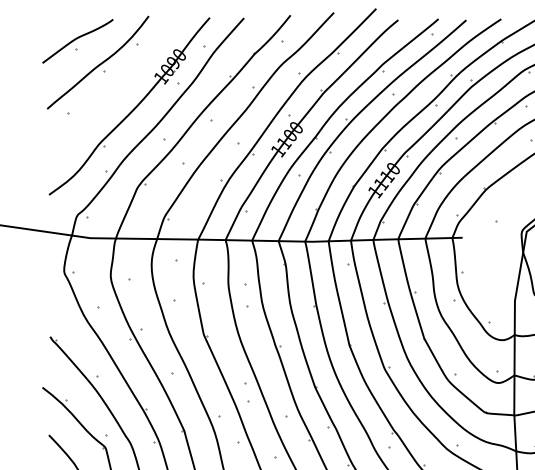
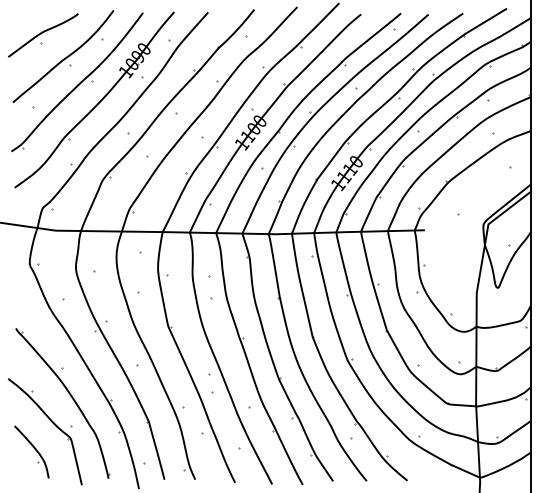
part: (112, 87) -> (77, 81), added

